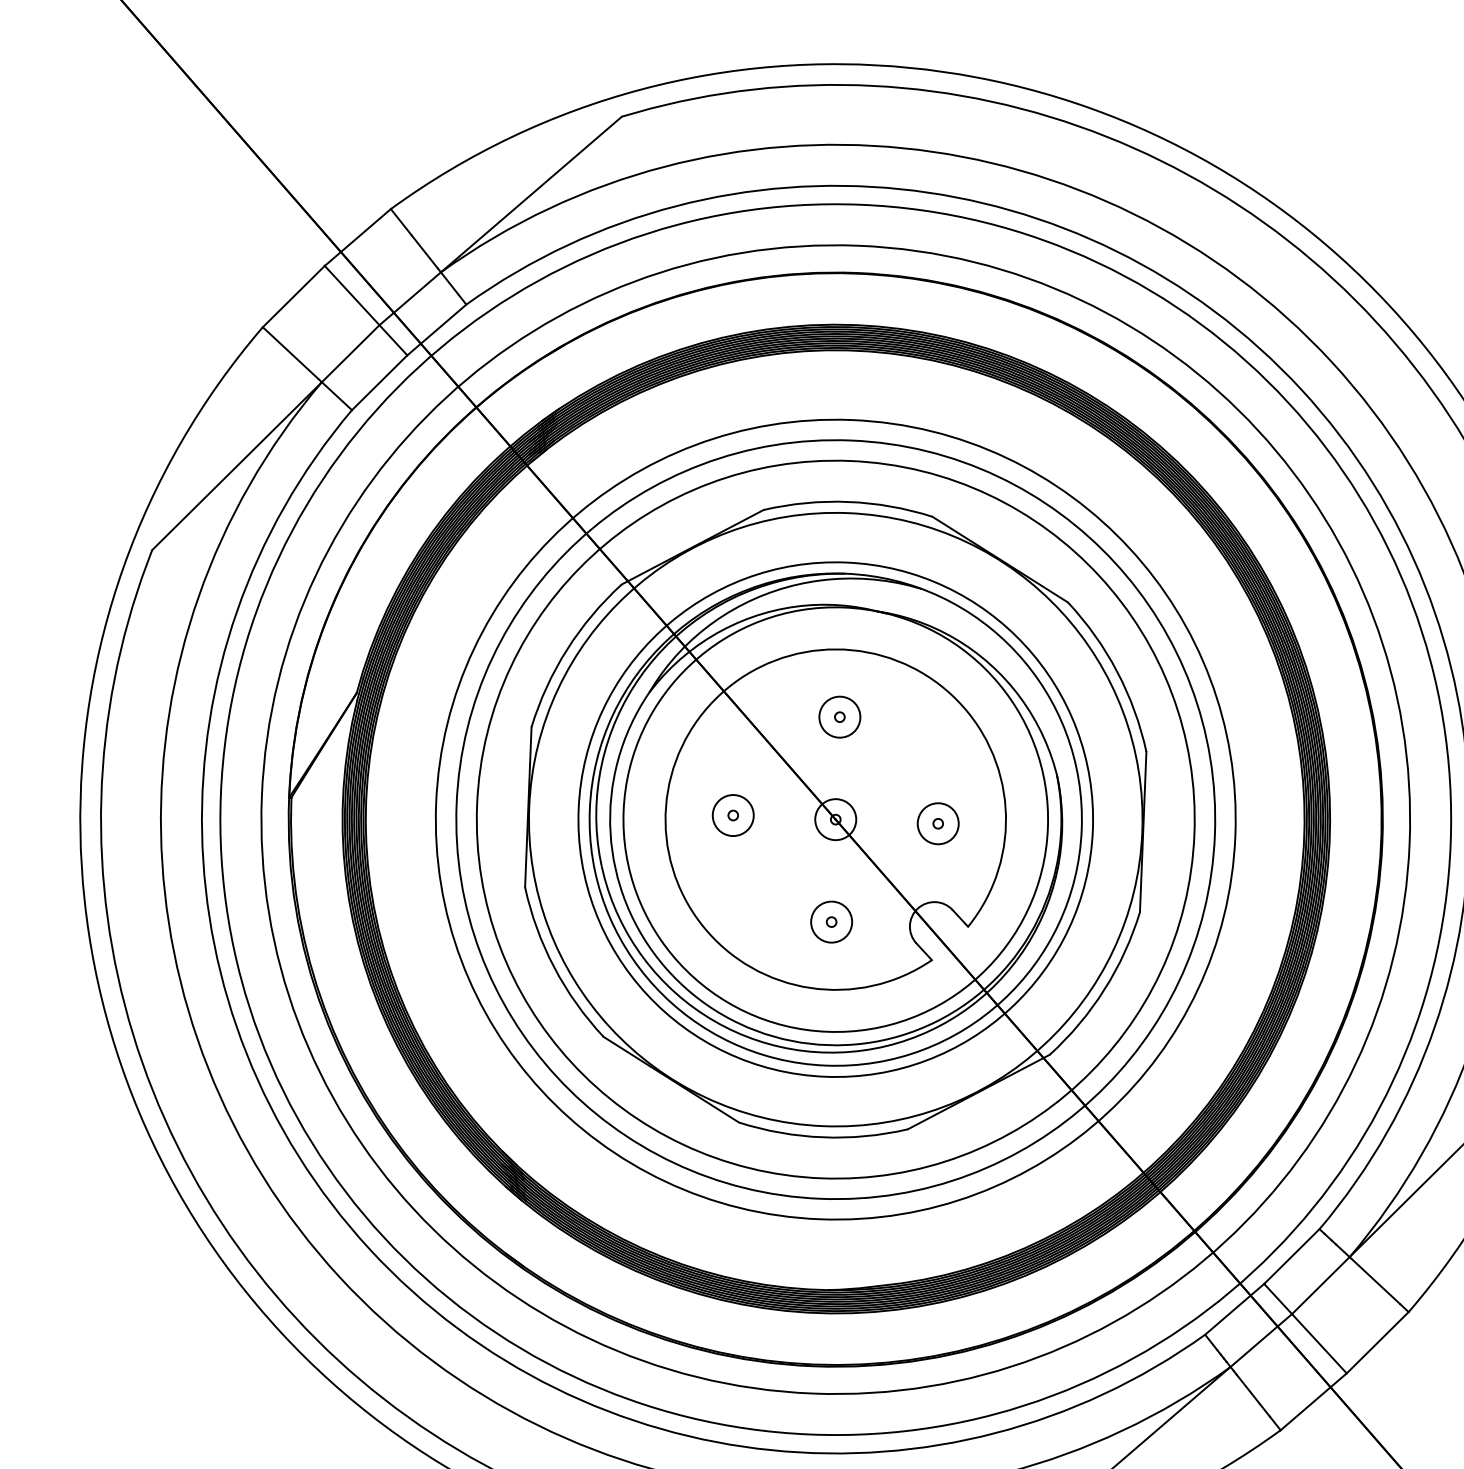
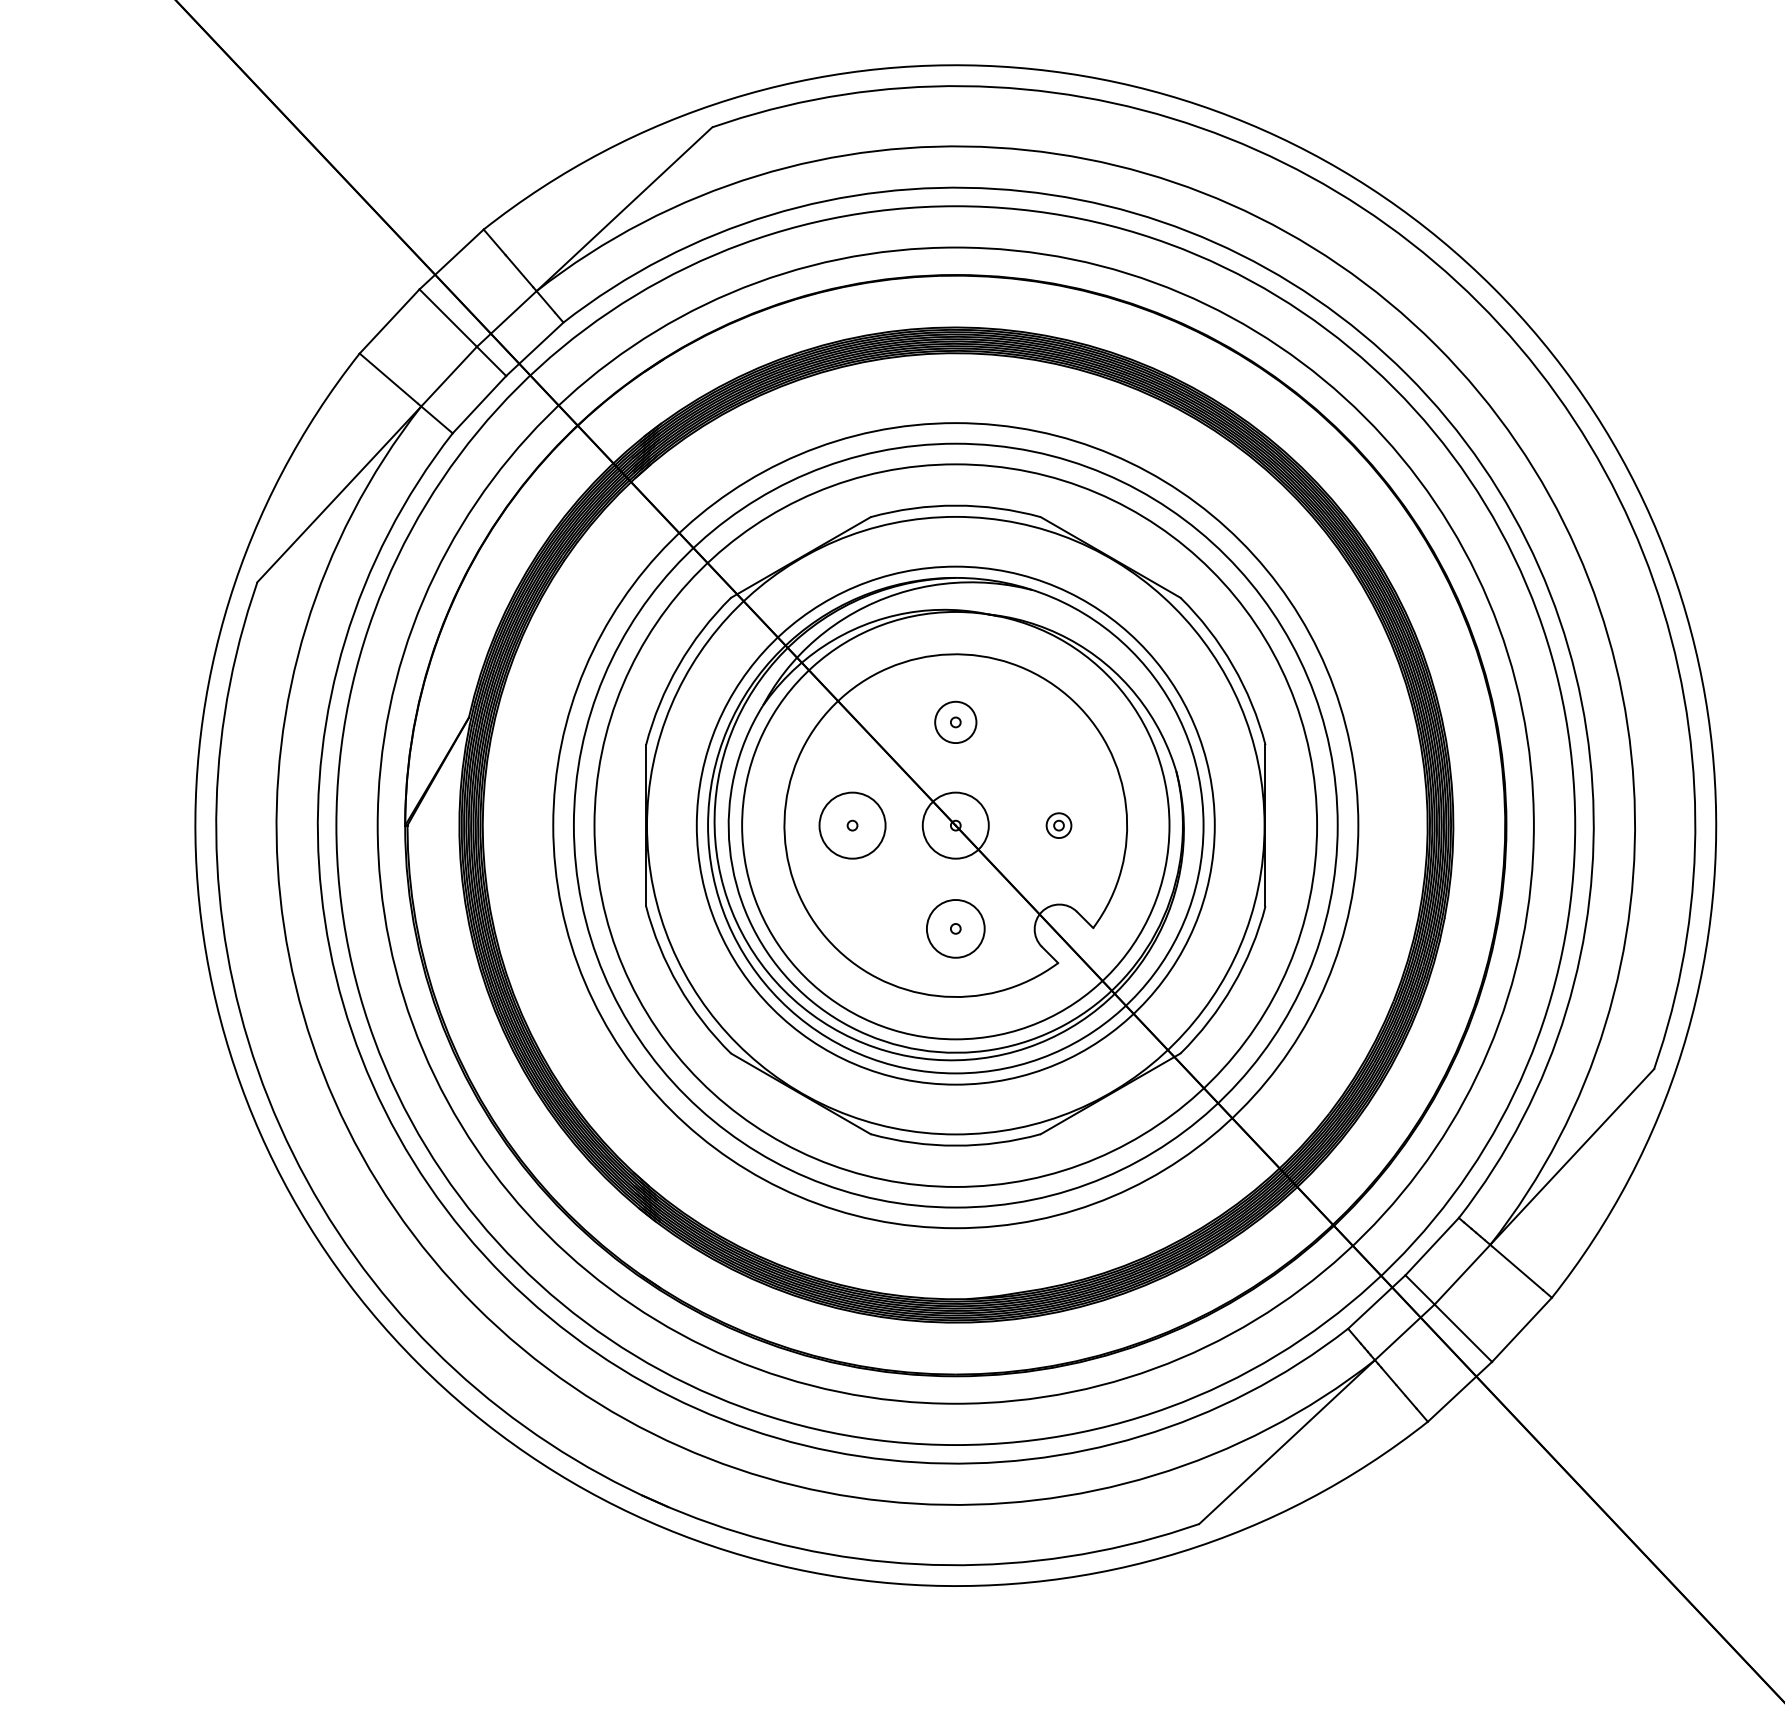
circle: (733, 815) -> (852, 825), size x1.6
circle: (835, 819) -> (955, 825), size x1.6
circle: (937, 823) -> (1058, 825), size x0.6
circle: (831, 921) -> (955, 928), size x1.4

